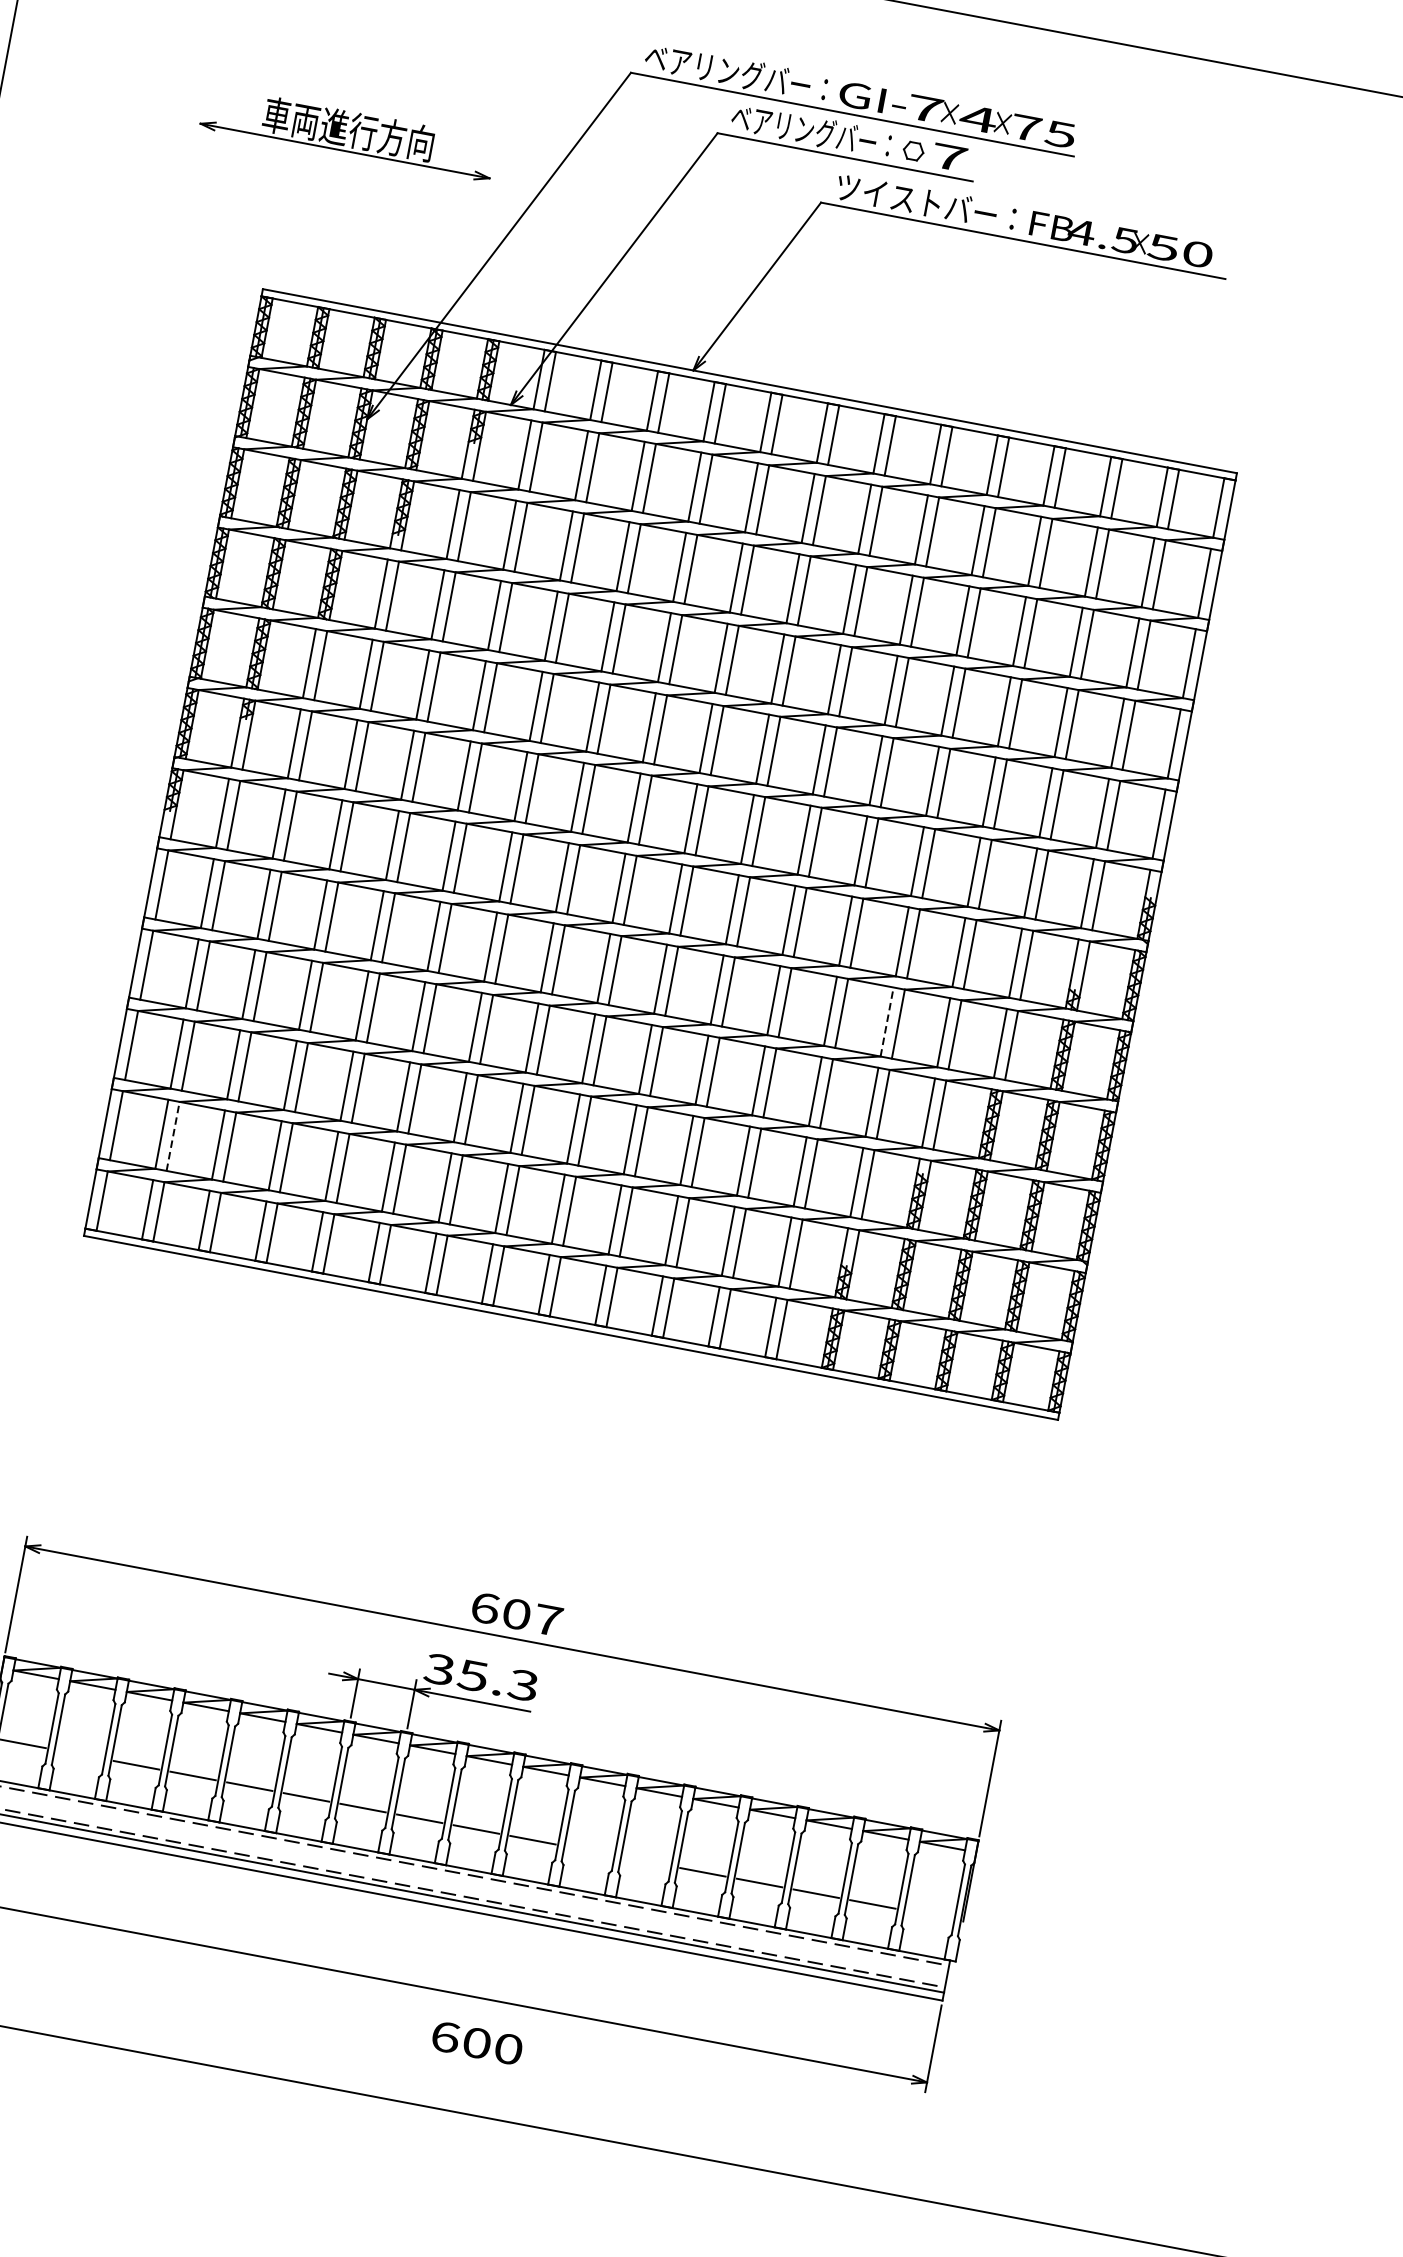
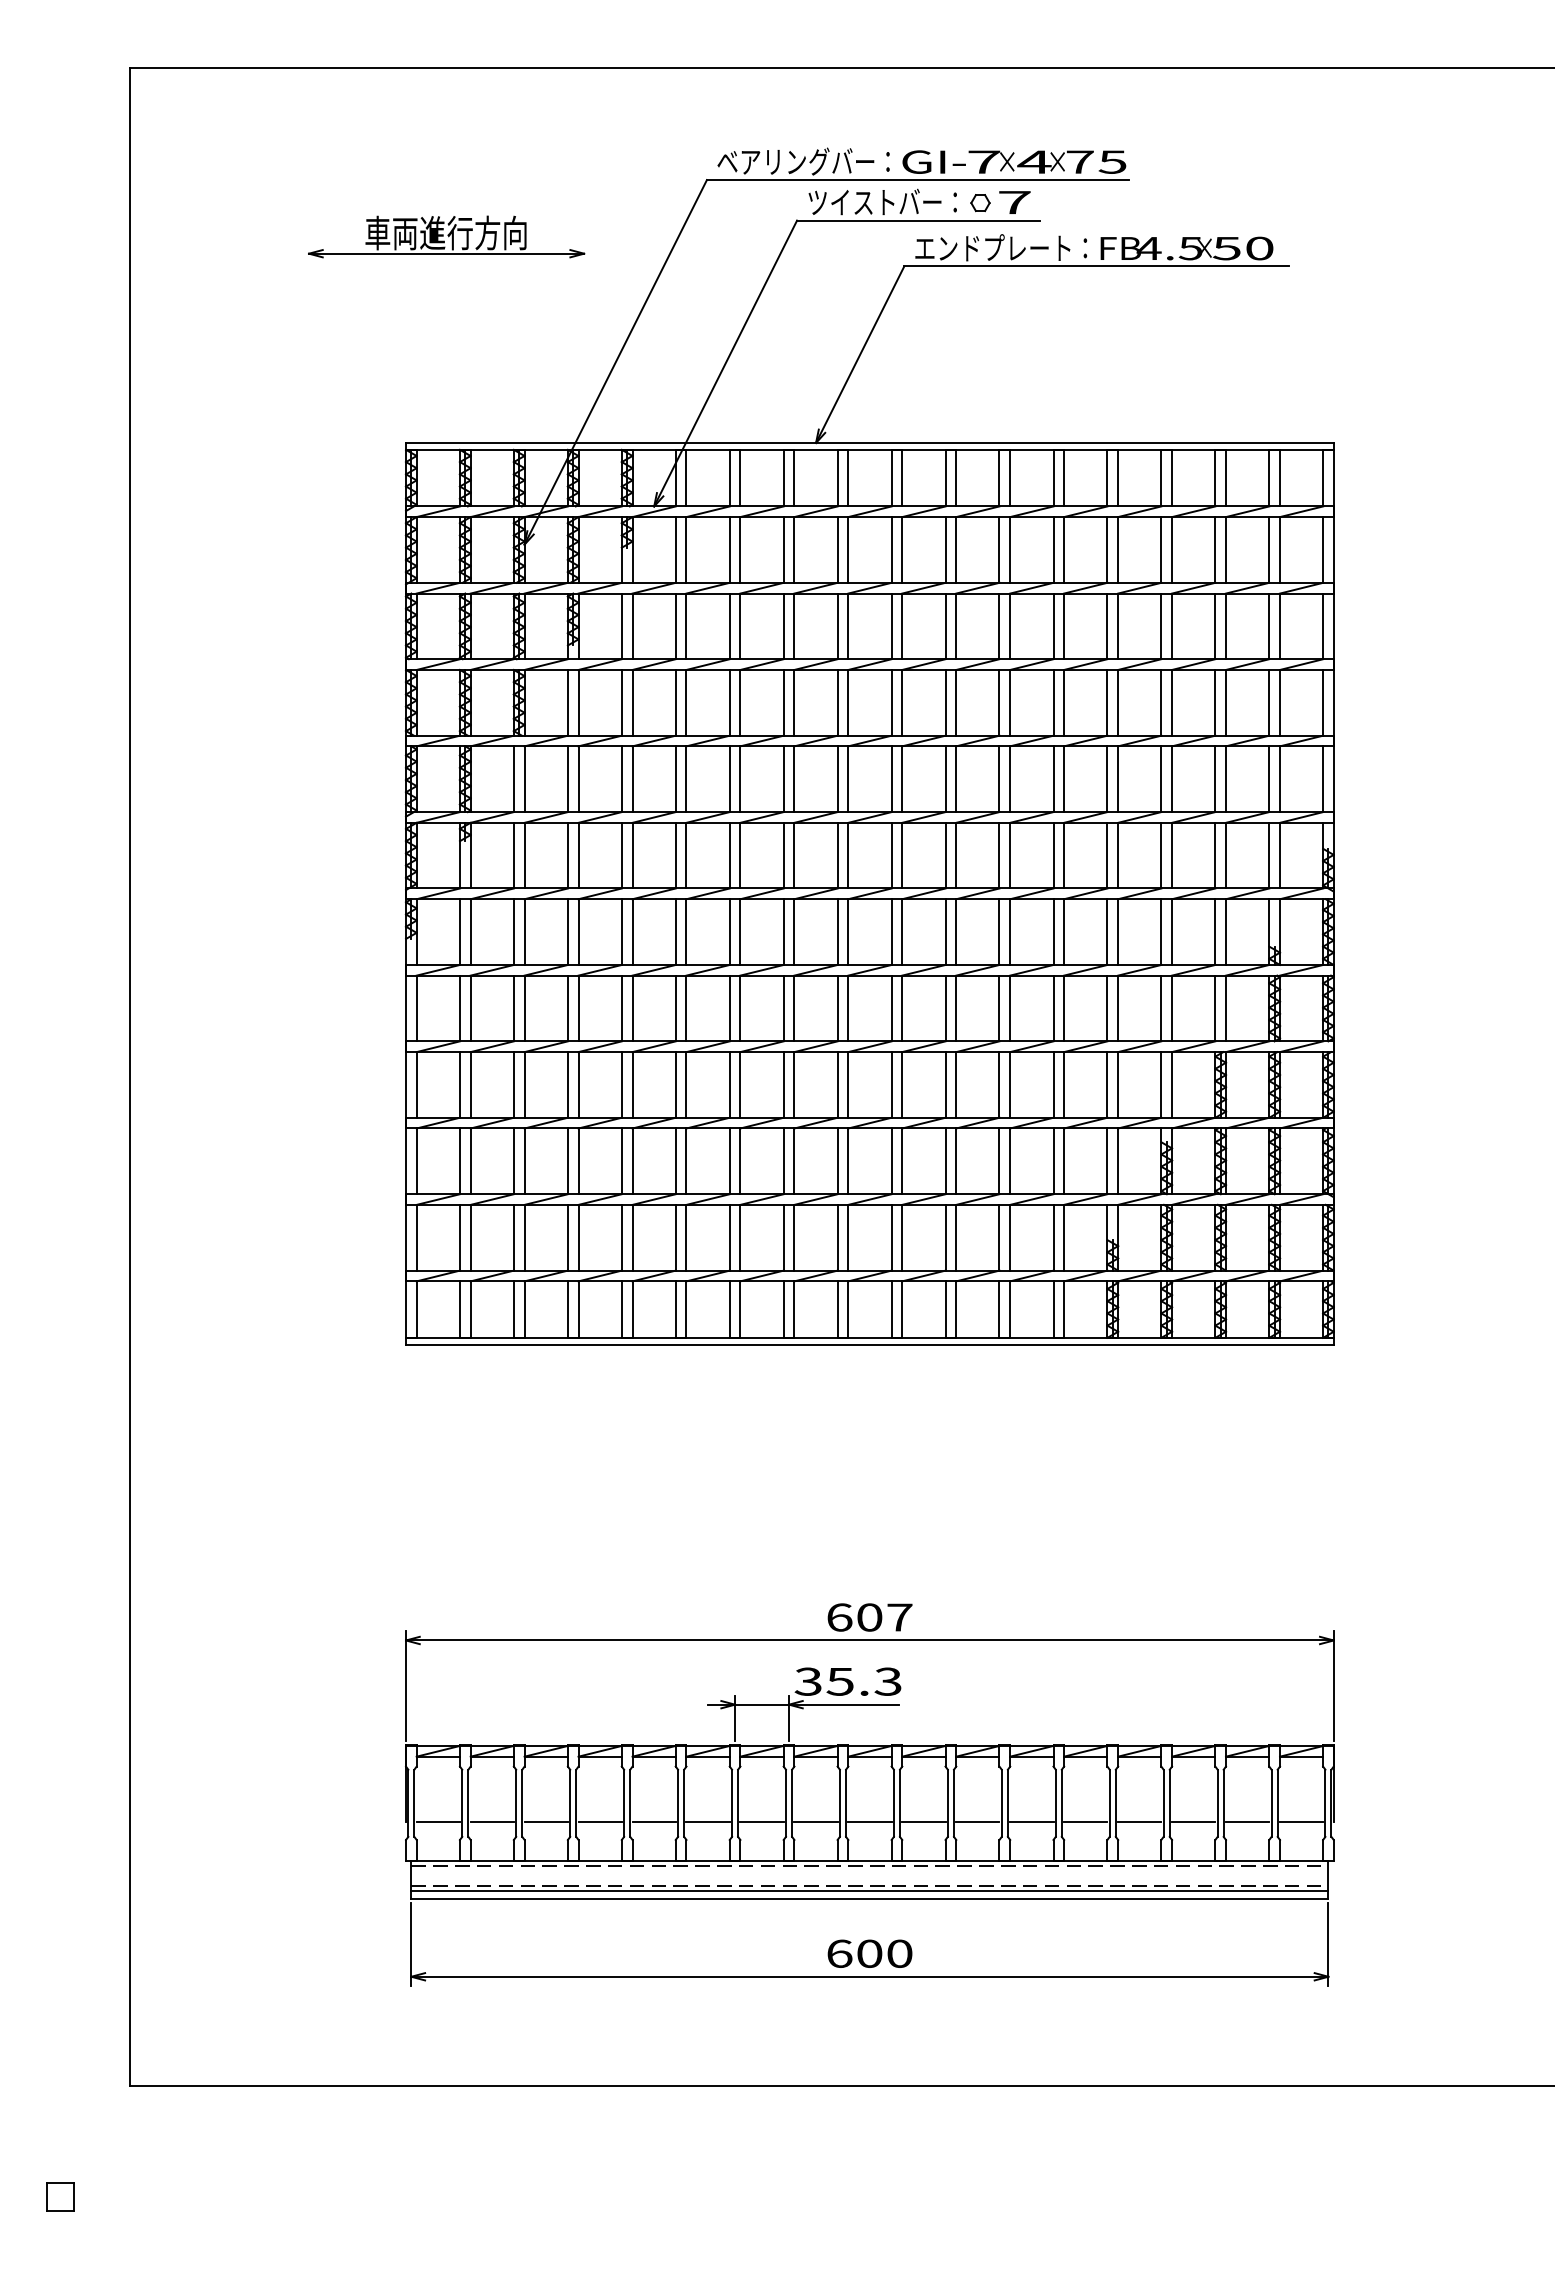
text: (810, 131) -> (882, 202), ベアリングバー： -> ツイストバー：
part: (348, 132) -> (446, 236), moved
text: (926, 202) -> (1001, 247), ツイストバー： -> エンドプレート：
line: (887, 1022) -> (1107, 1008), dashed -> solid
line: (172, 1136) -> (470, 1237), dashed -> solid
line: (78, 1754) -> (491, 1822), added
line: (589, 1850) -> (977, 1822), added
line: (645, 1861) -> (1031, 1822), added
line: (929, 1915) -> (1301, 1822), added
text: (476, 2042) -> (869, 1953), moved

